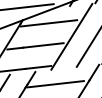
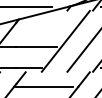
line: (48, 23) -> (44, 25), removed

